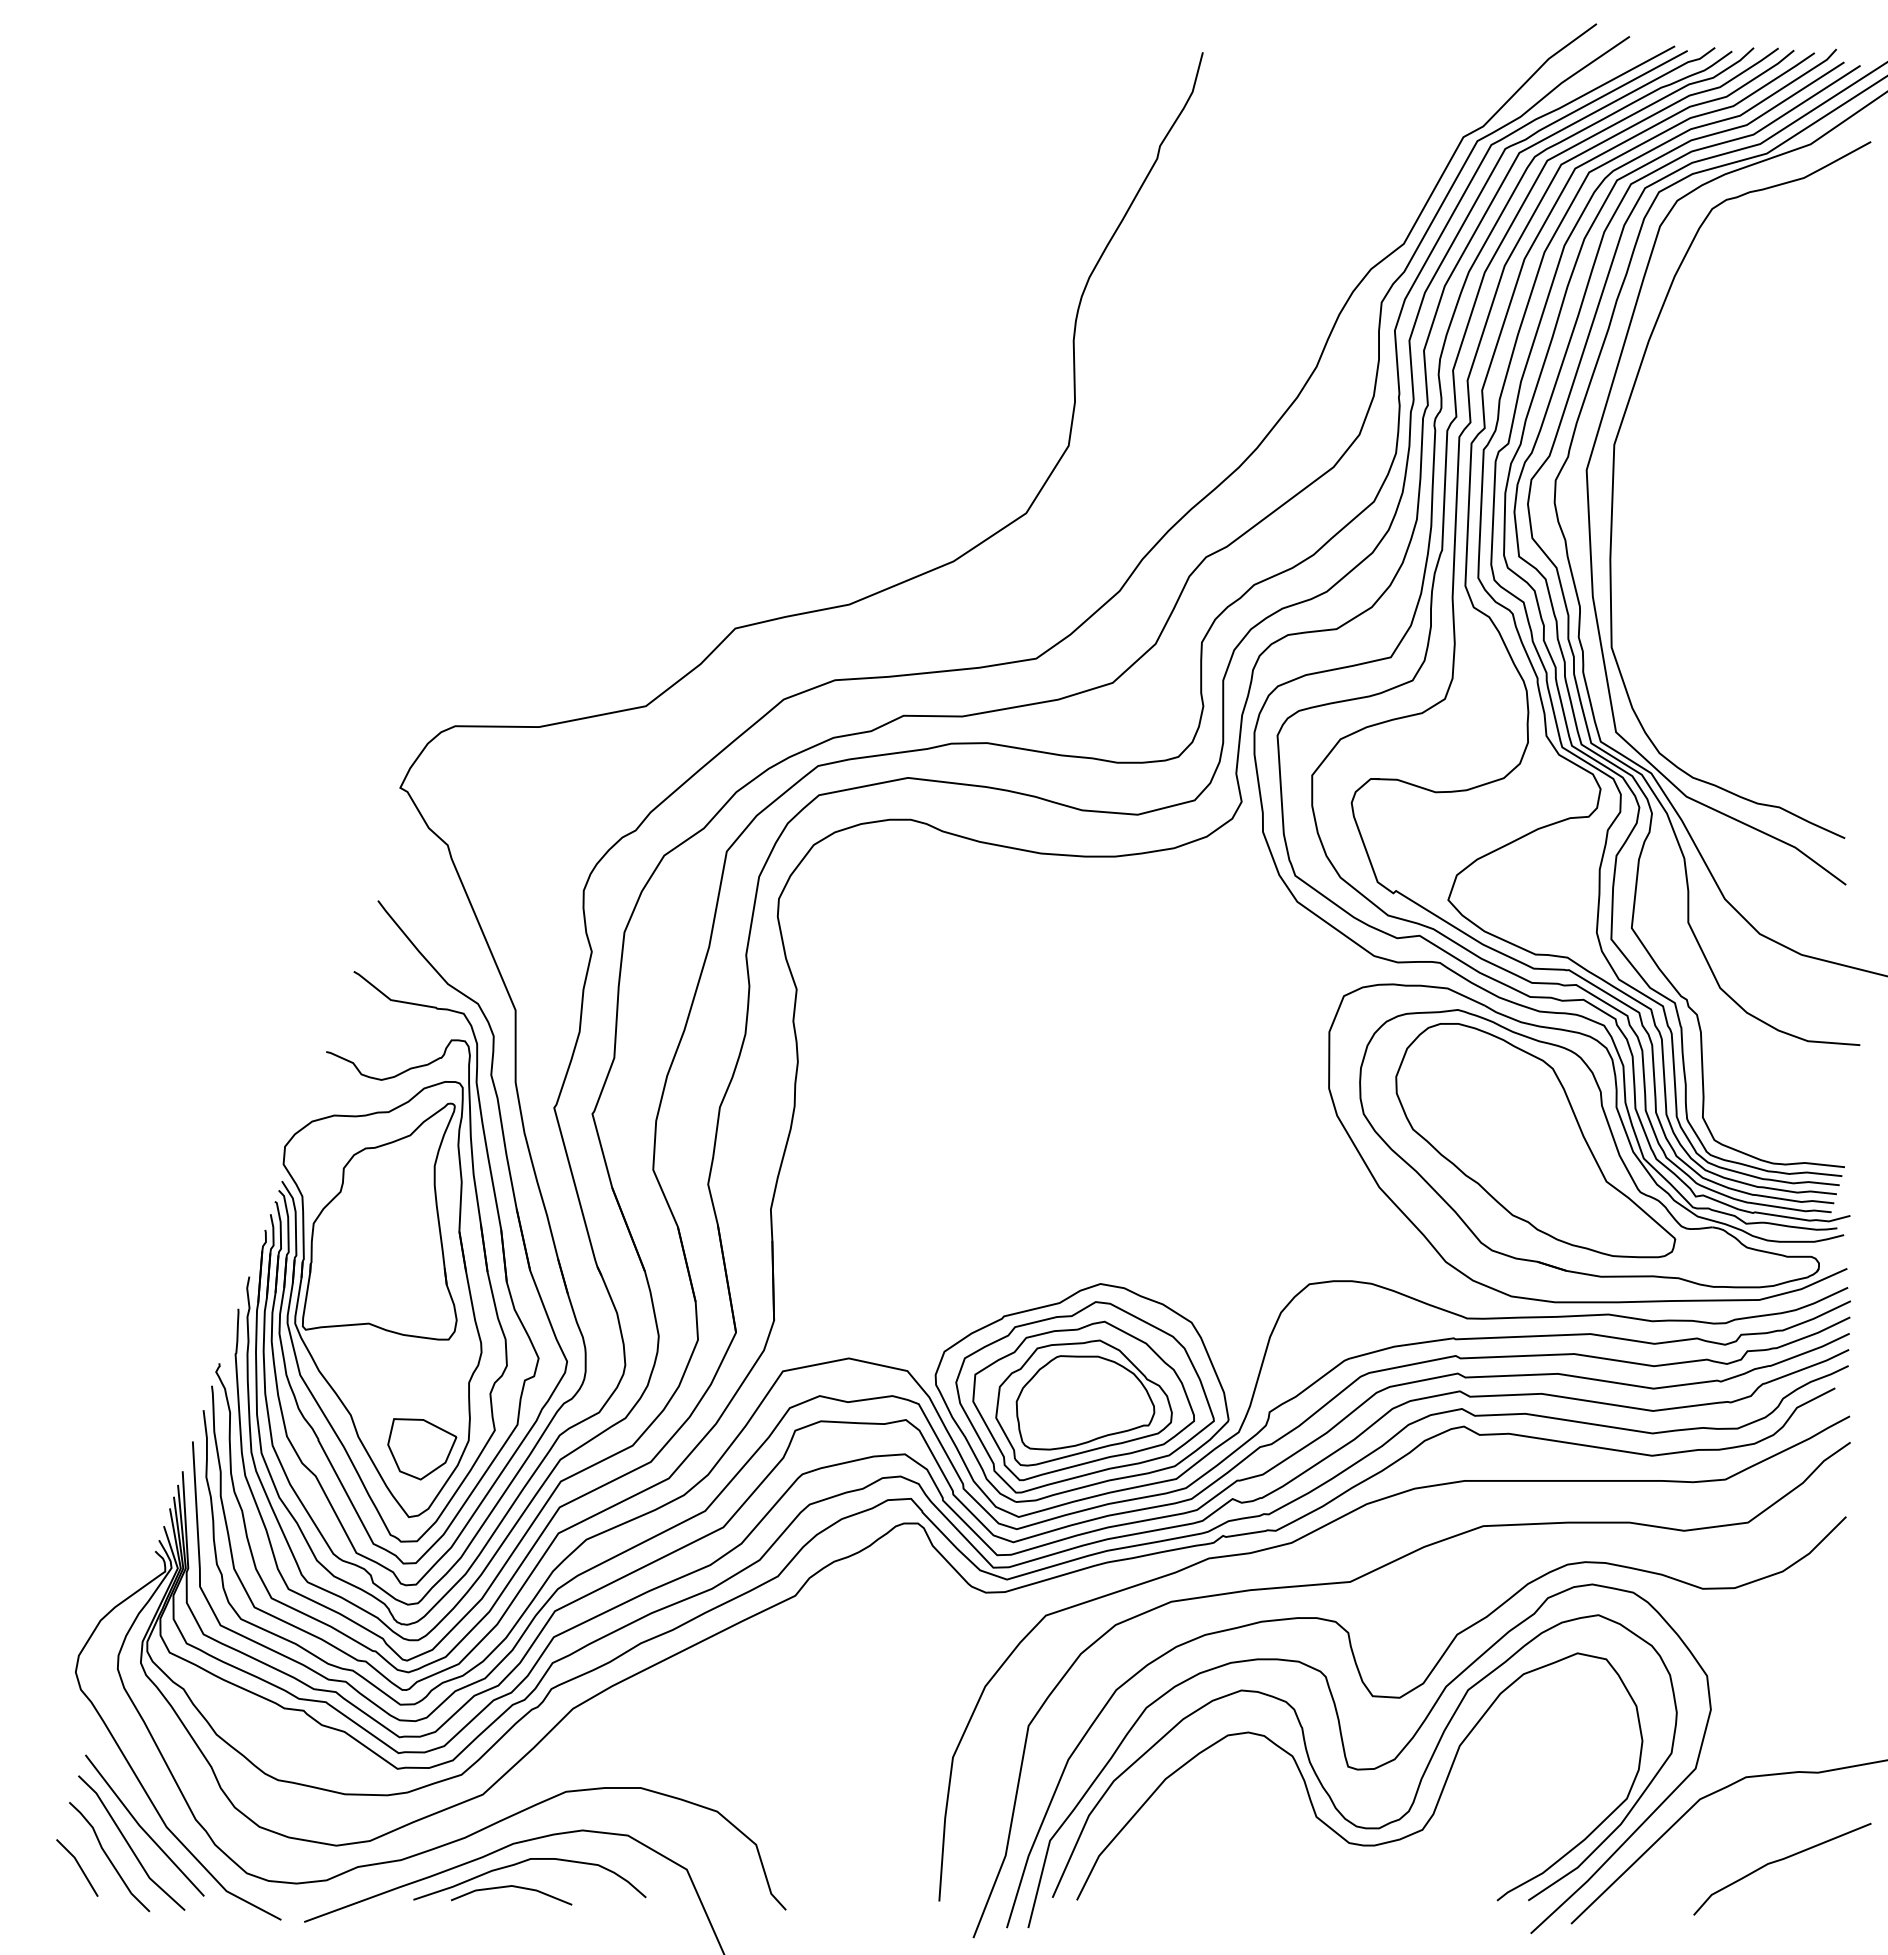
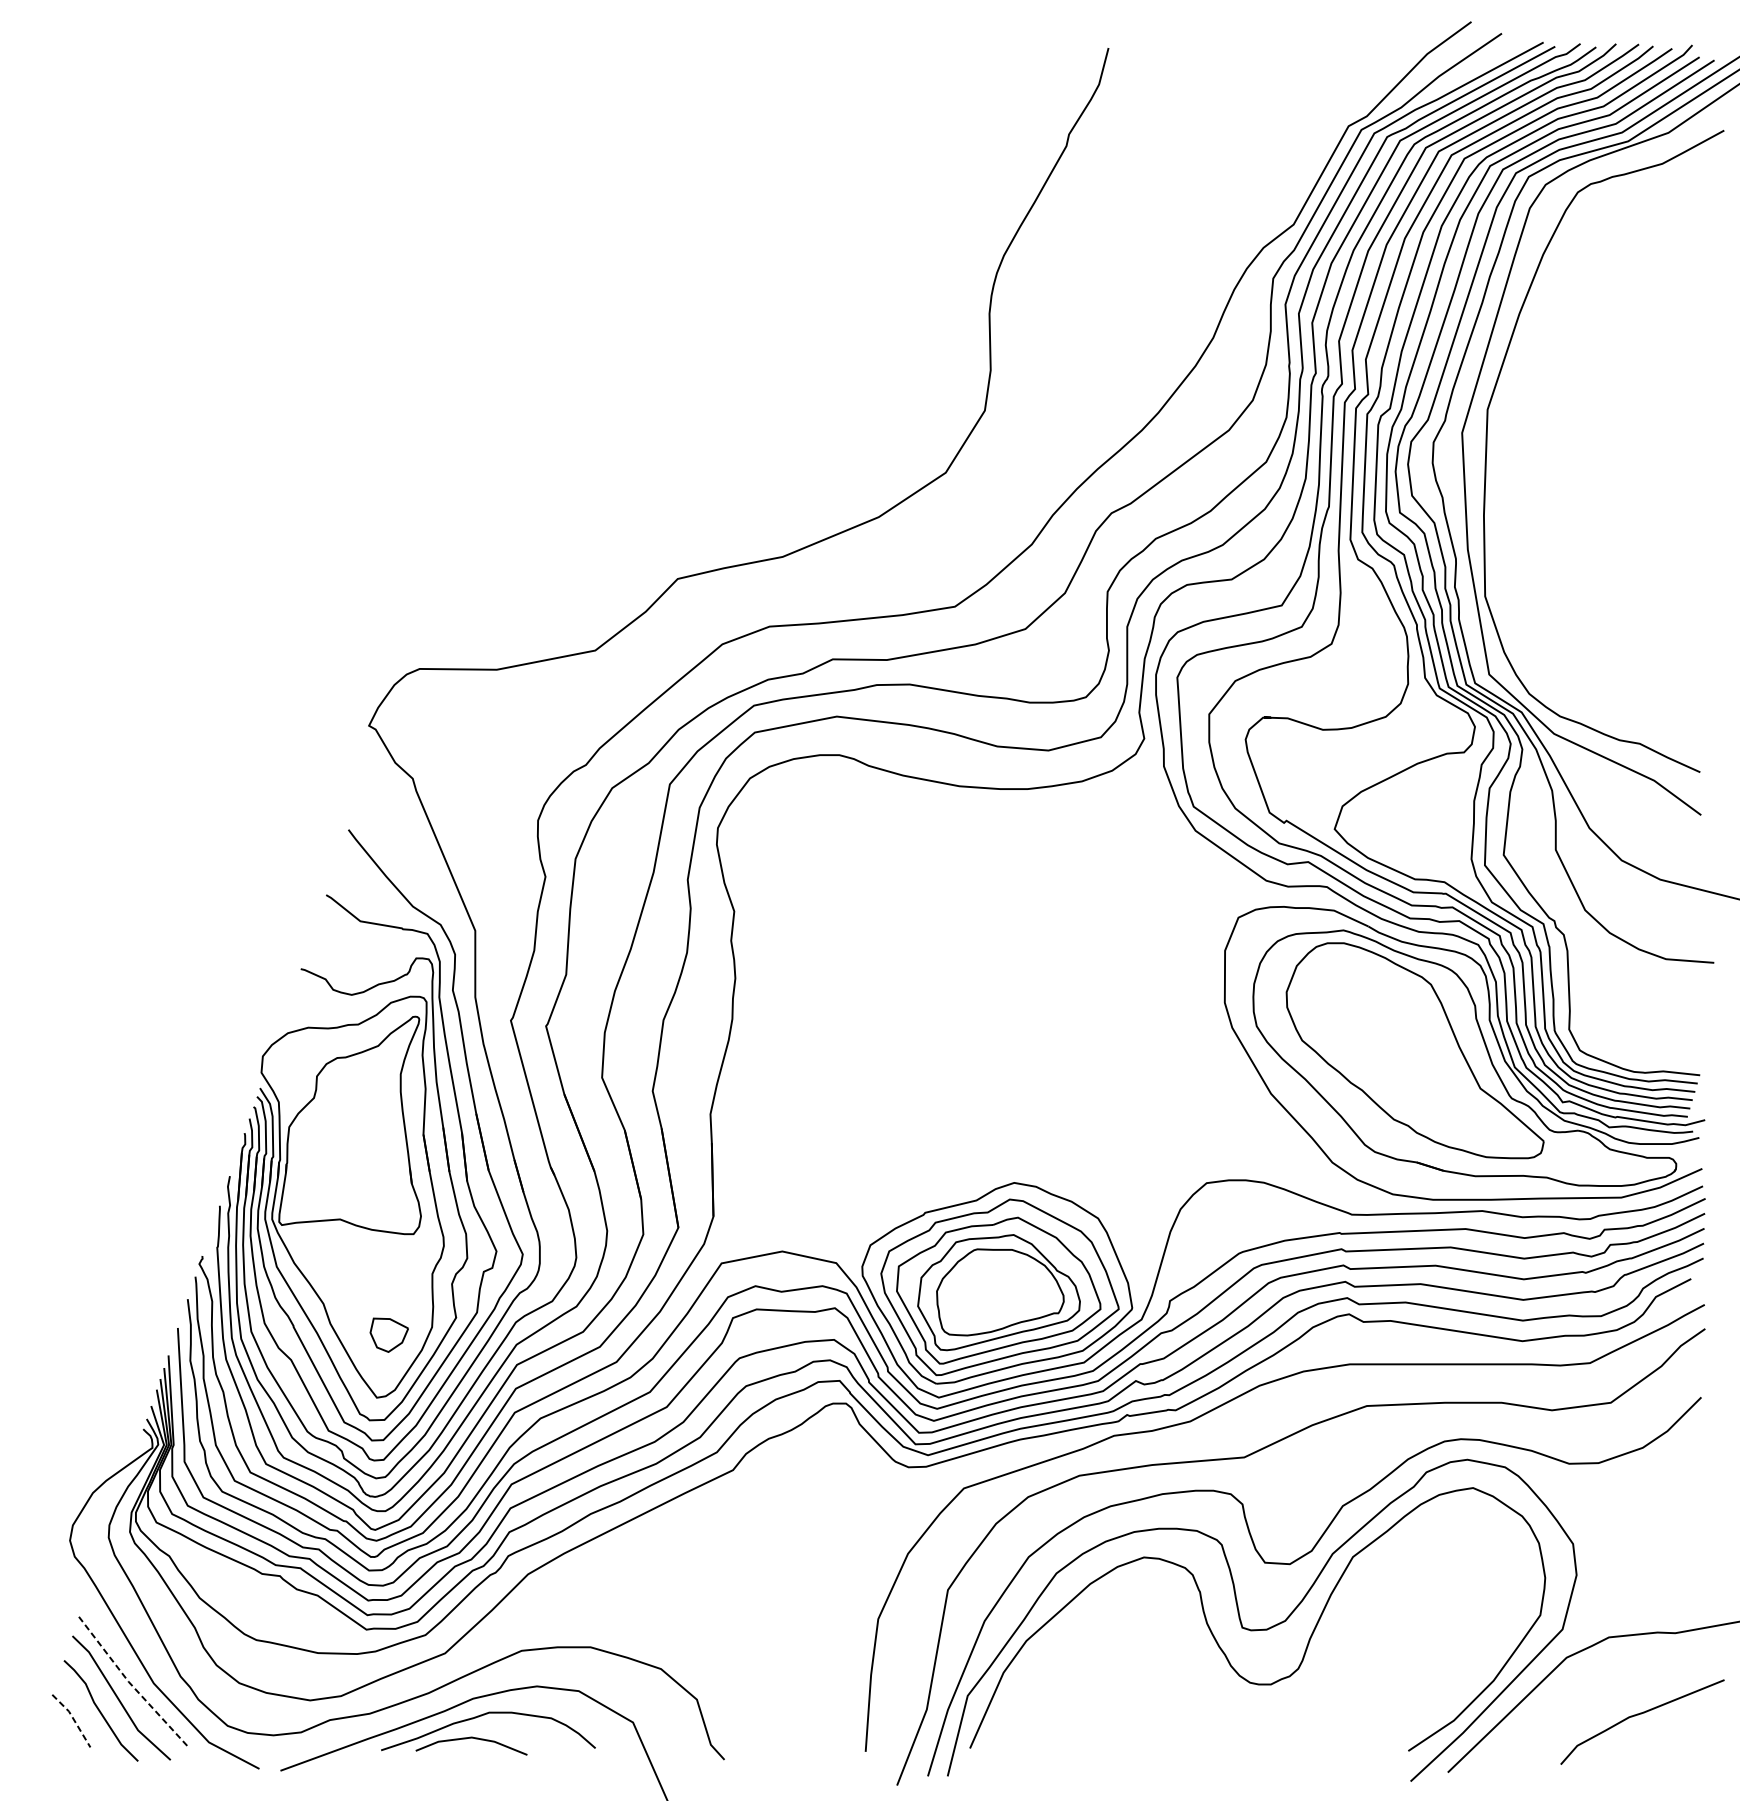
part: (422, 1449) -> (389, 1335), size x0.6
curve: (1309, 1793) -> (1206, 1652), removed
line: (142, 1828) -> (131, 1684), solid -> dashed
line: (79, 1866) -> (73, 1719), solid -> dashed

